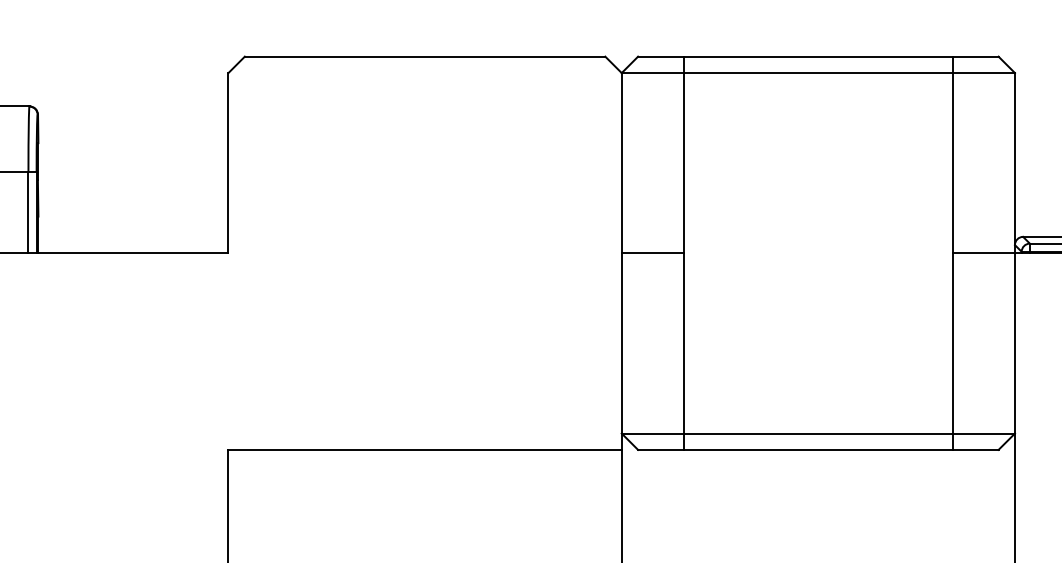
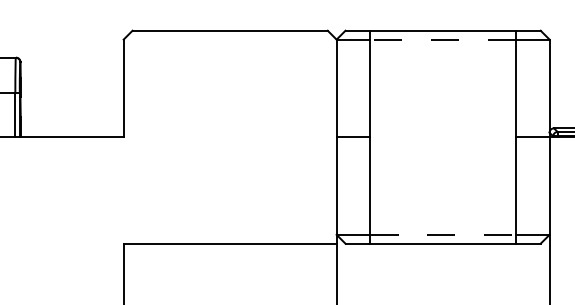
line: (819, 72) -> (443, 39), solid -> dashed
line: (819, 432) -> (443, 234), solid -> dashed

